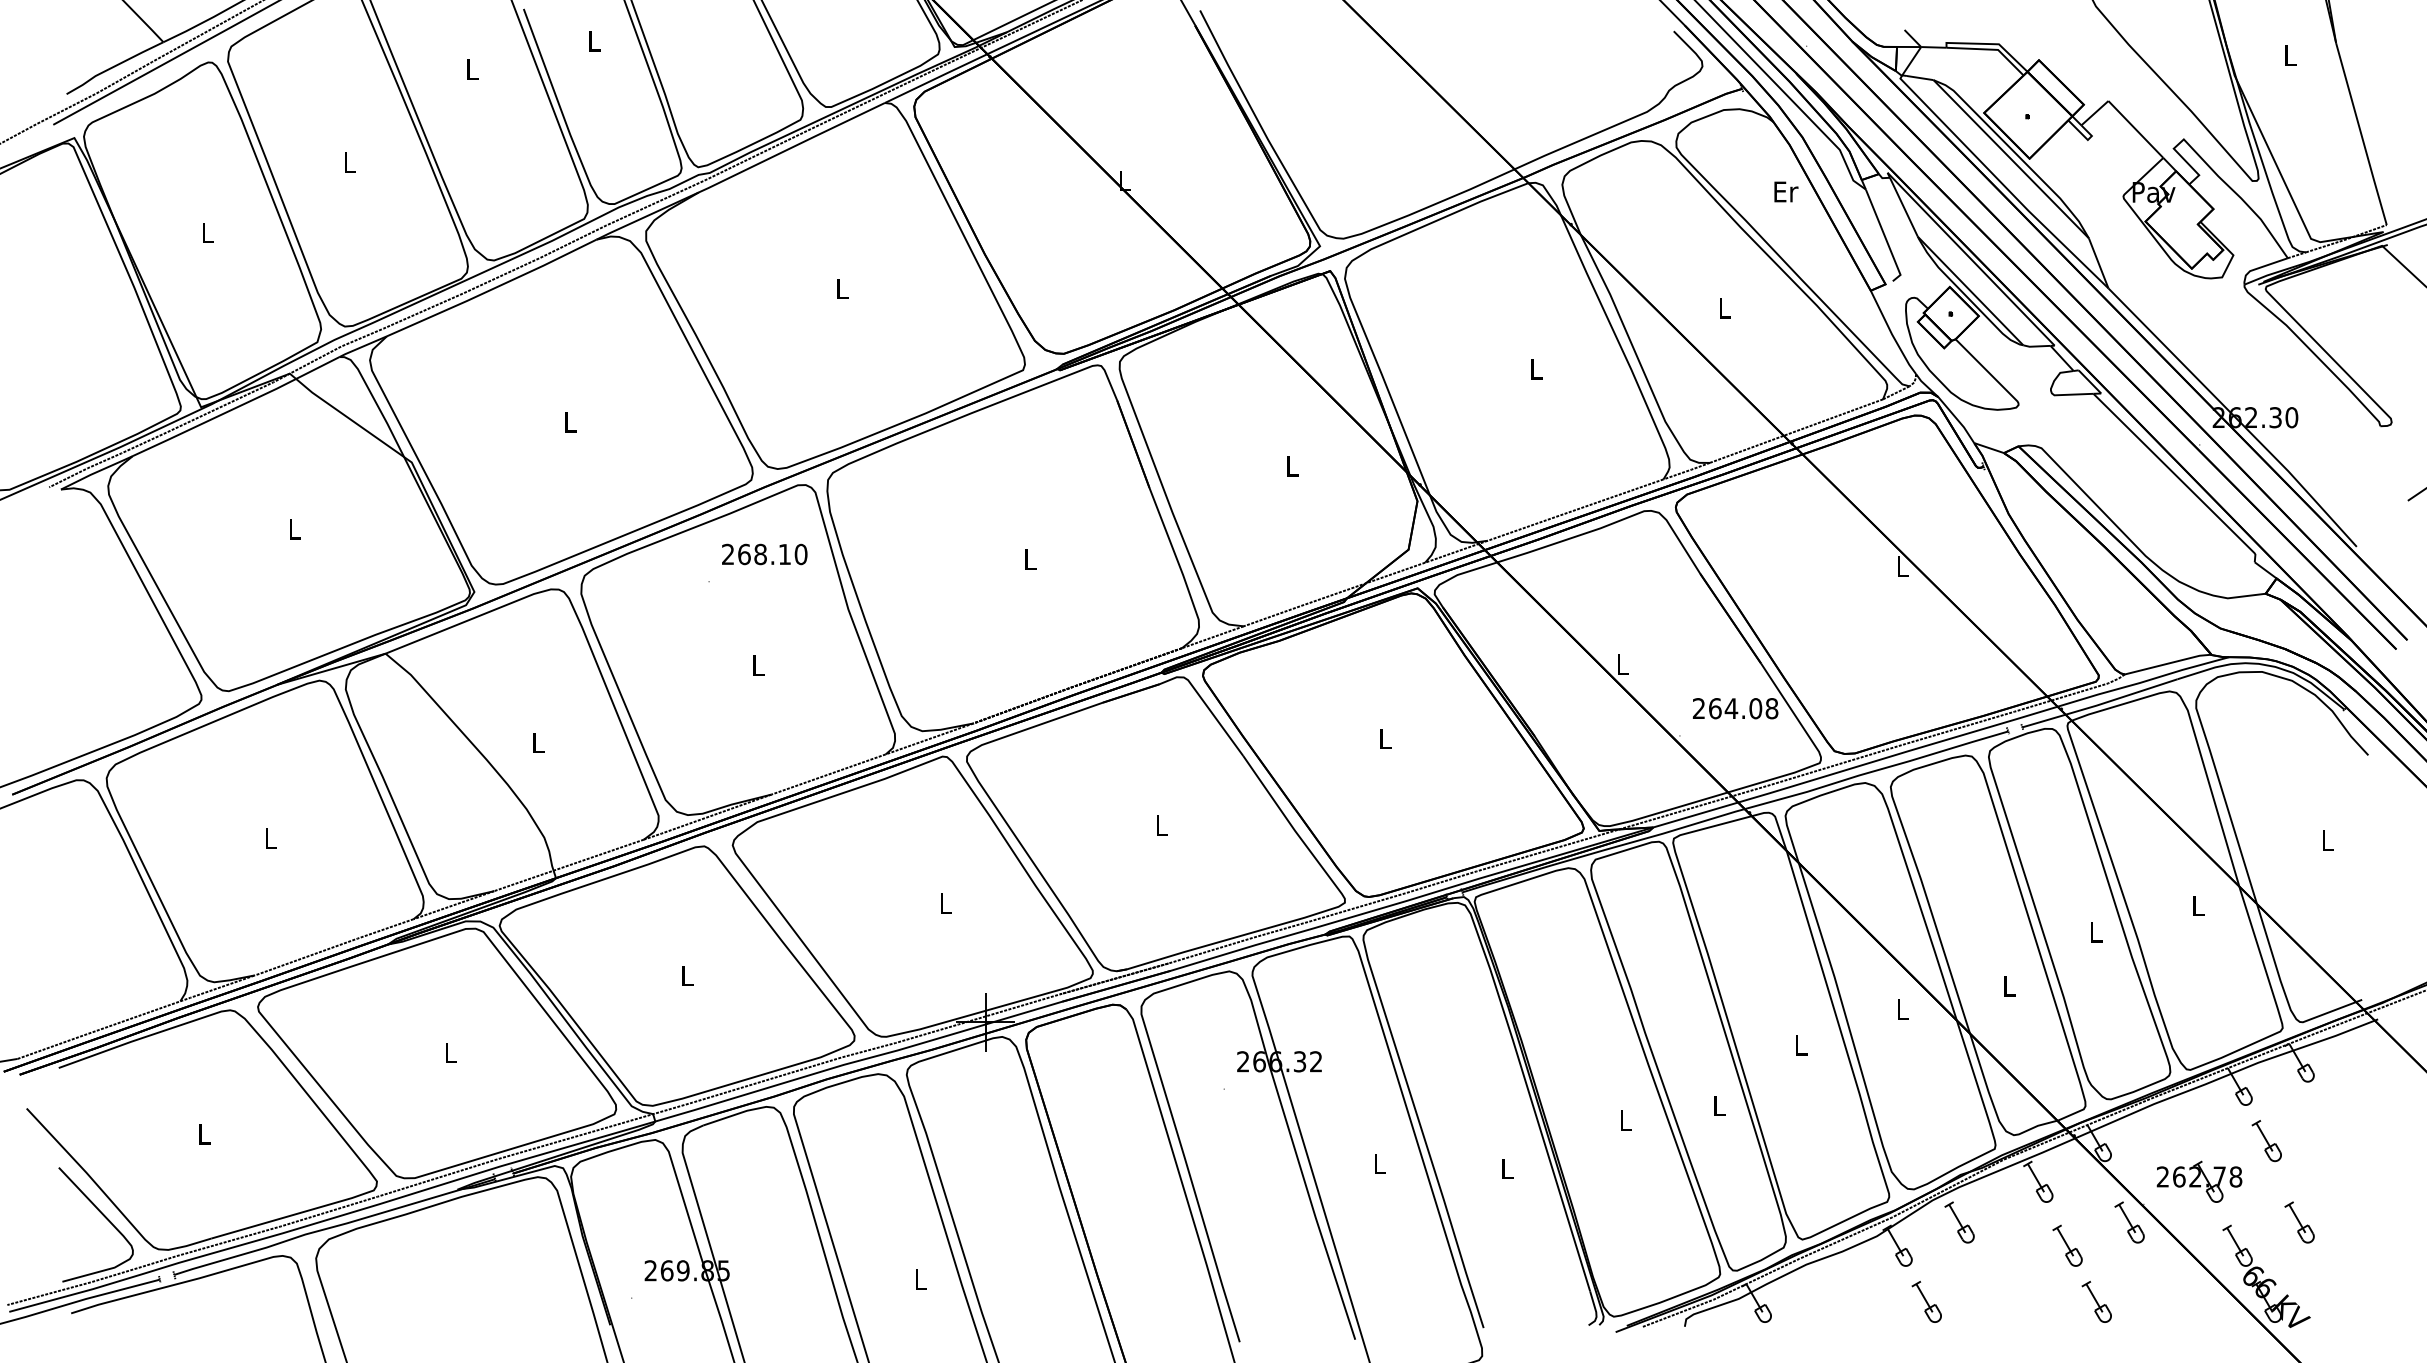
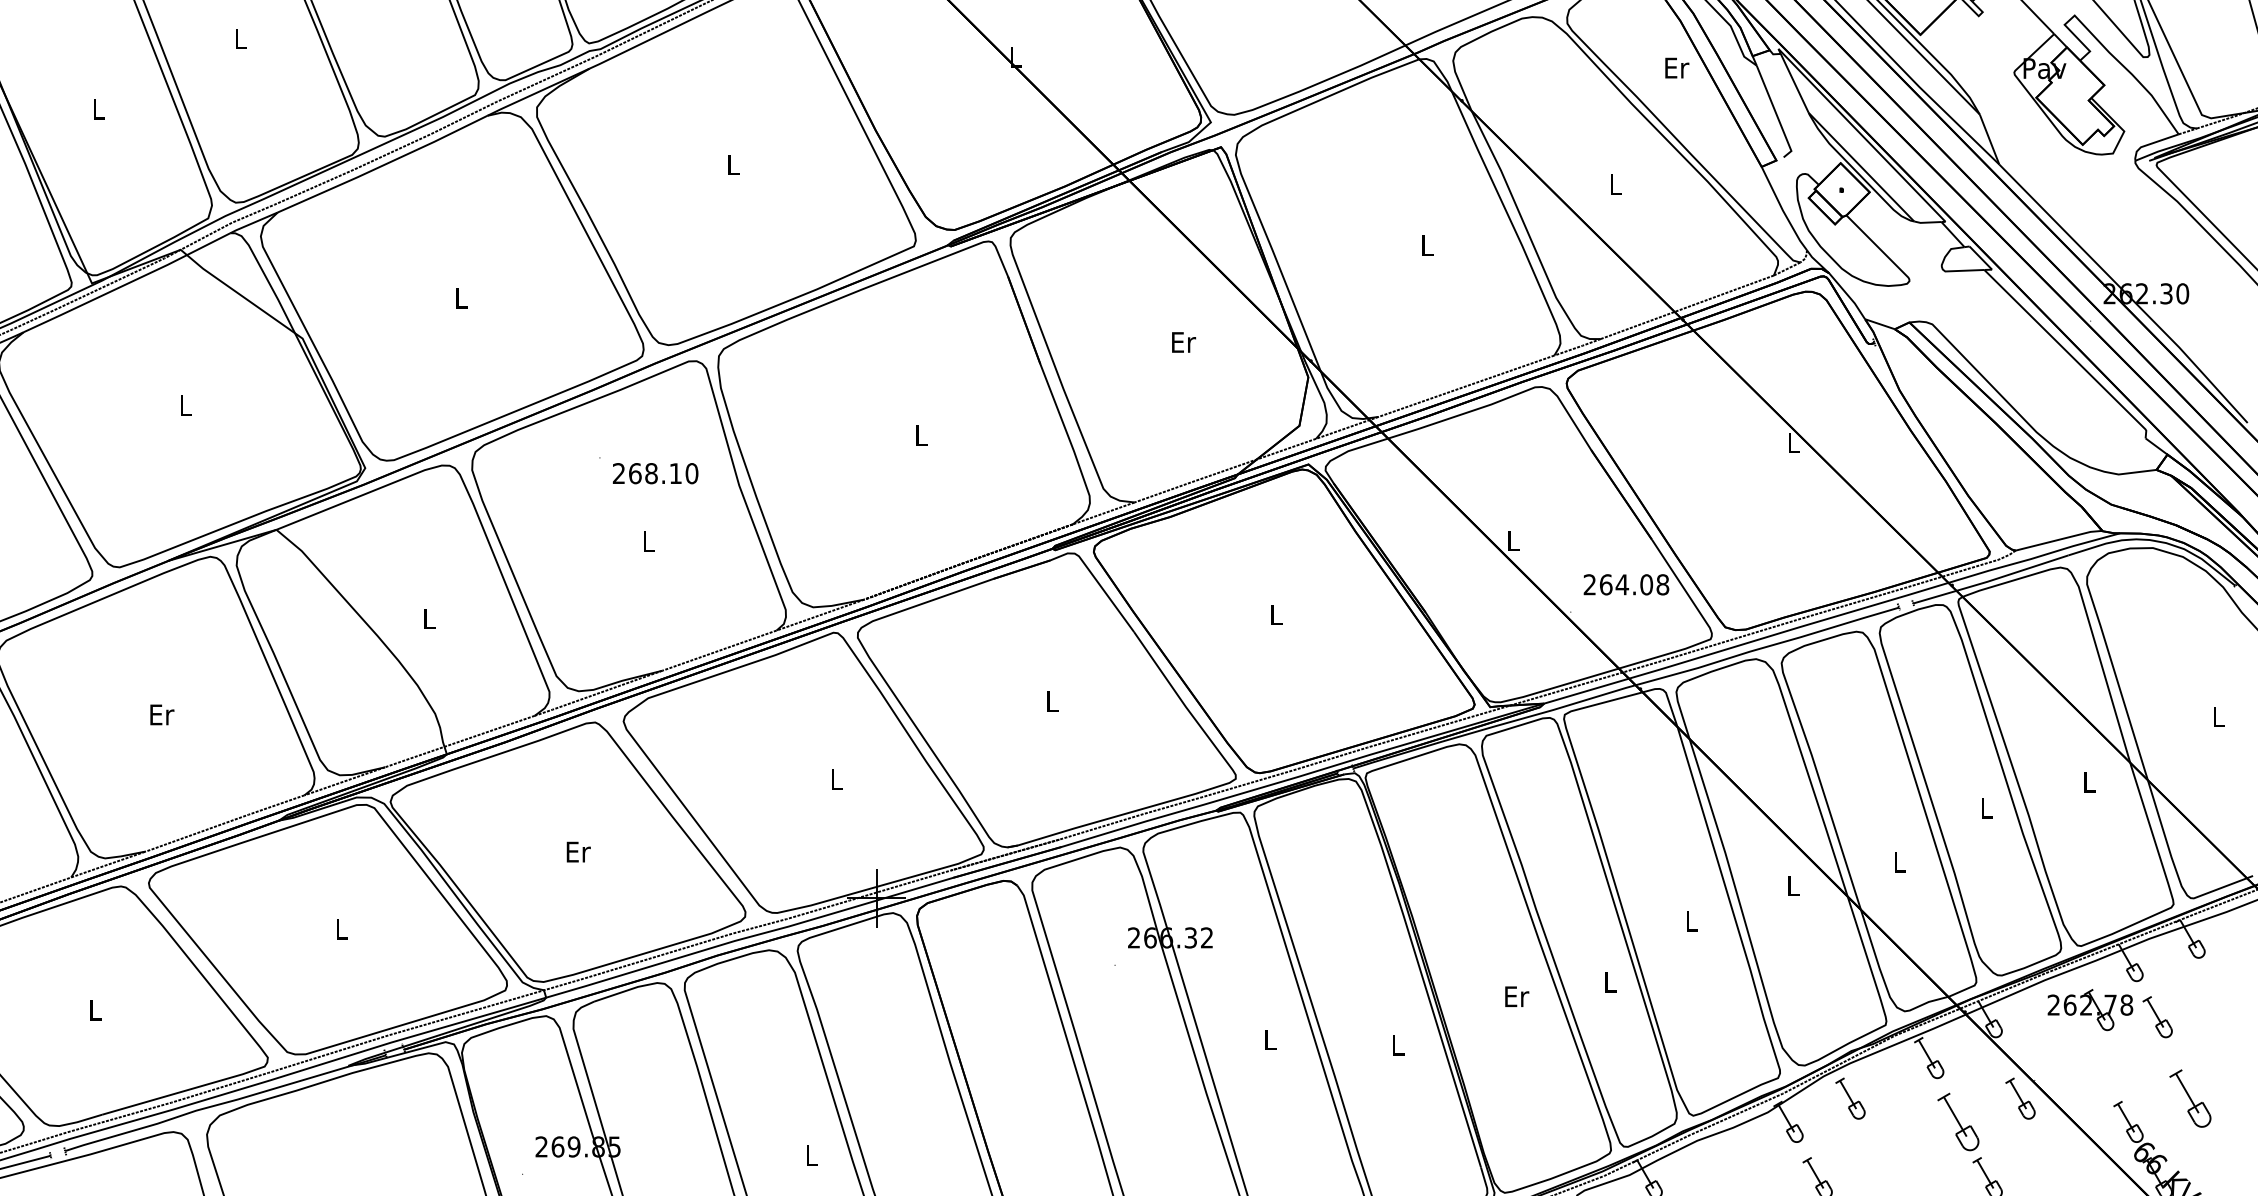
text: (1293, 466) -> (1184, 342), L -> Er
text: (764, 554) -> (655, 473), moved
text: (271, 838) -> (162, 714), L -> Er
text: (687, 975) -> (578, 851), L -> Er
text: (1626, 1120) -> (1517, 996), L -> Er
part: (2199, 1181) -> (2090, 1009), moved
part: (2299, 1222) -> (2190, 1098), size x1.4
part: (2067, 1245) -> (1958, 1121), size x1.4

